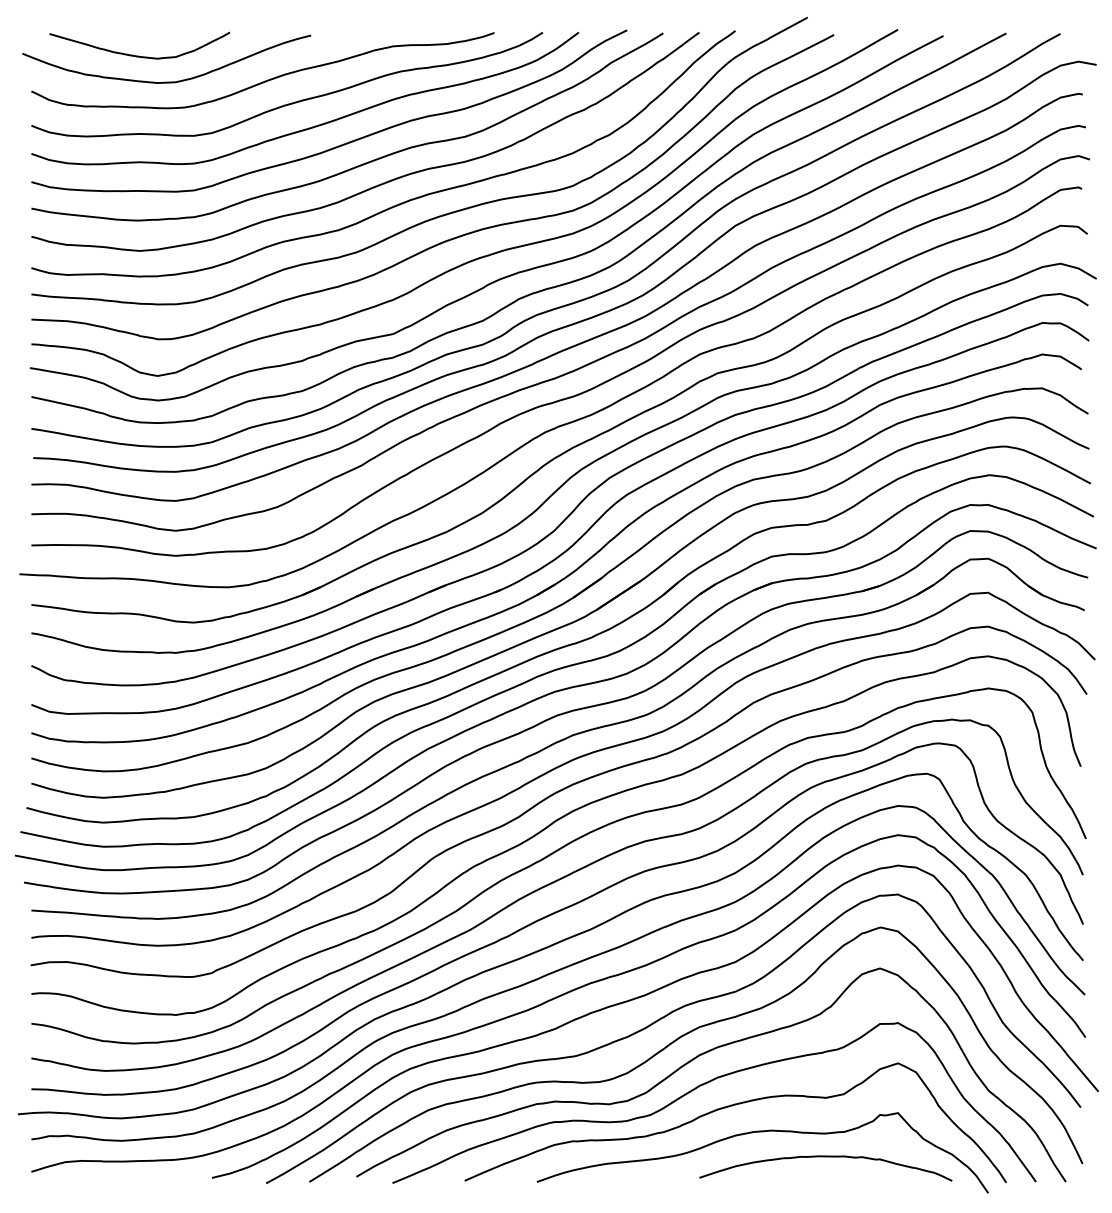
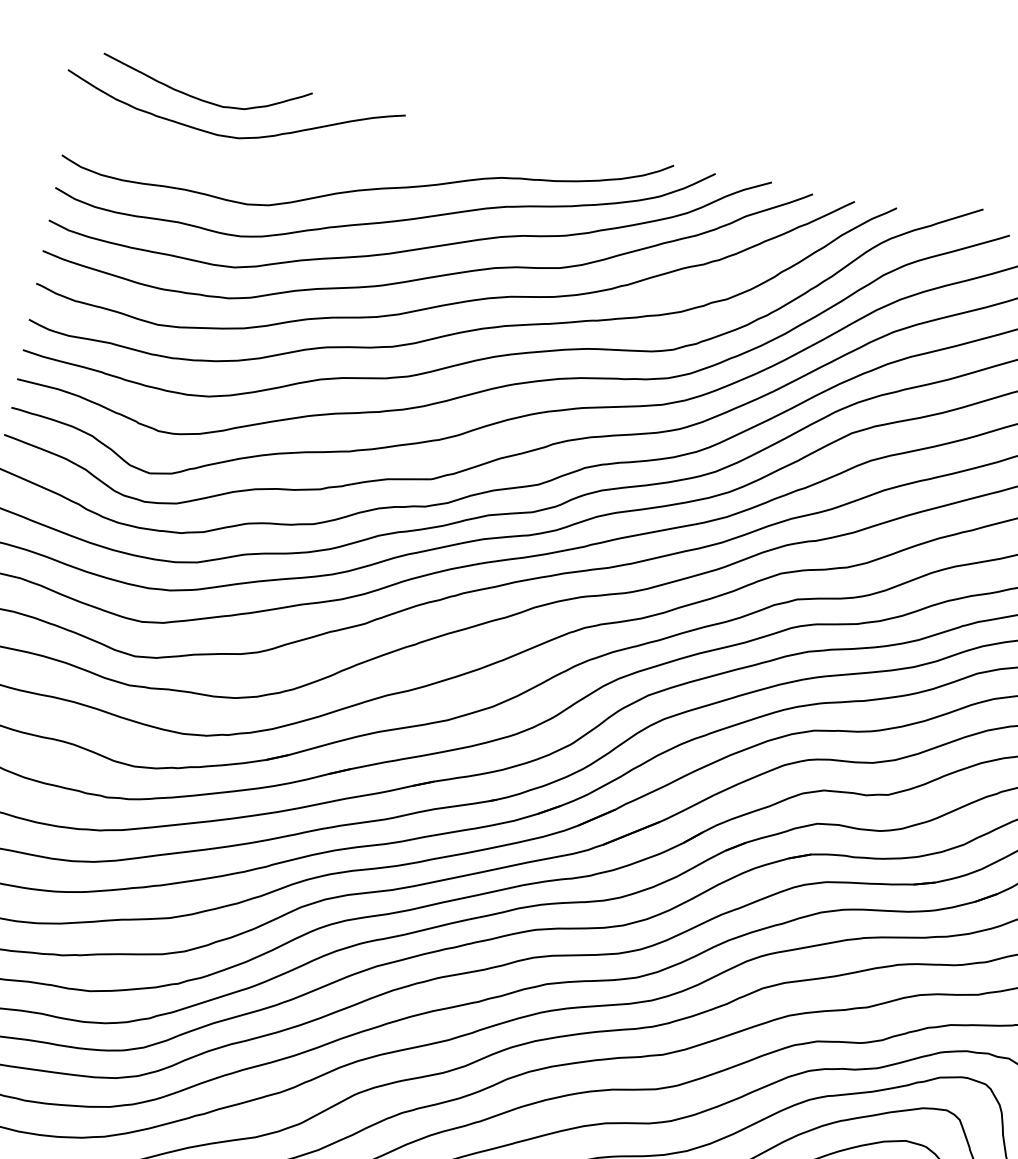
curve: (264, 80) -> (341, 156), removed

